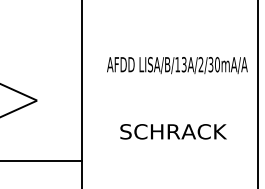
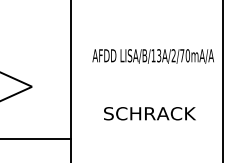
text: (211, 64) -> (182, 55), LISA/B/13A/2/30mA/A -> LISA/B/13A/2/70mA/A

